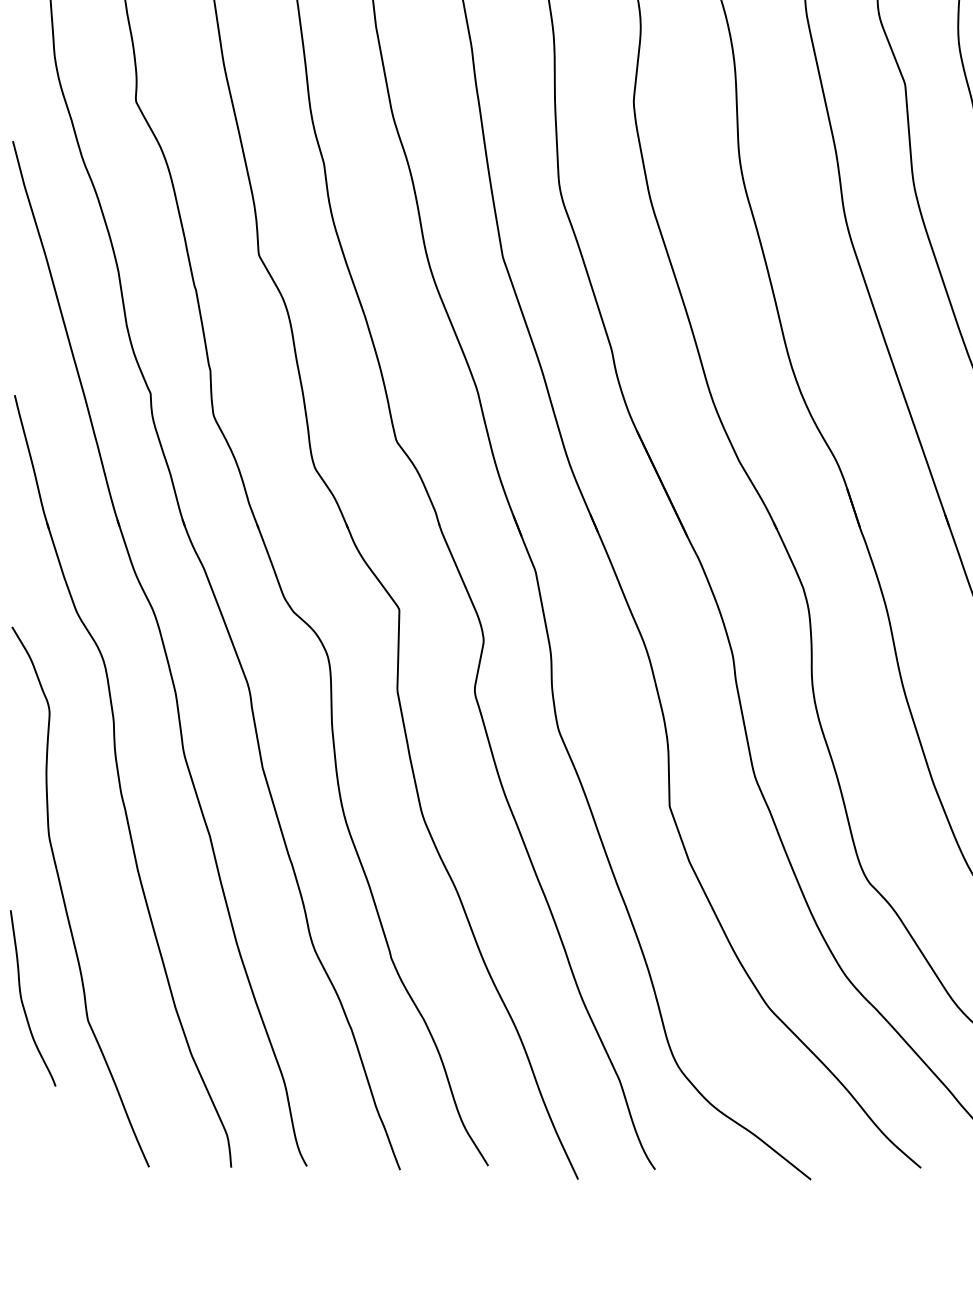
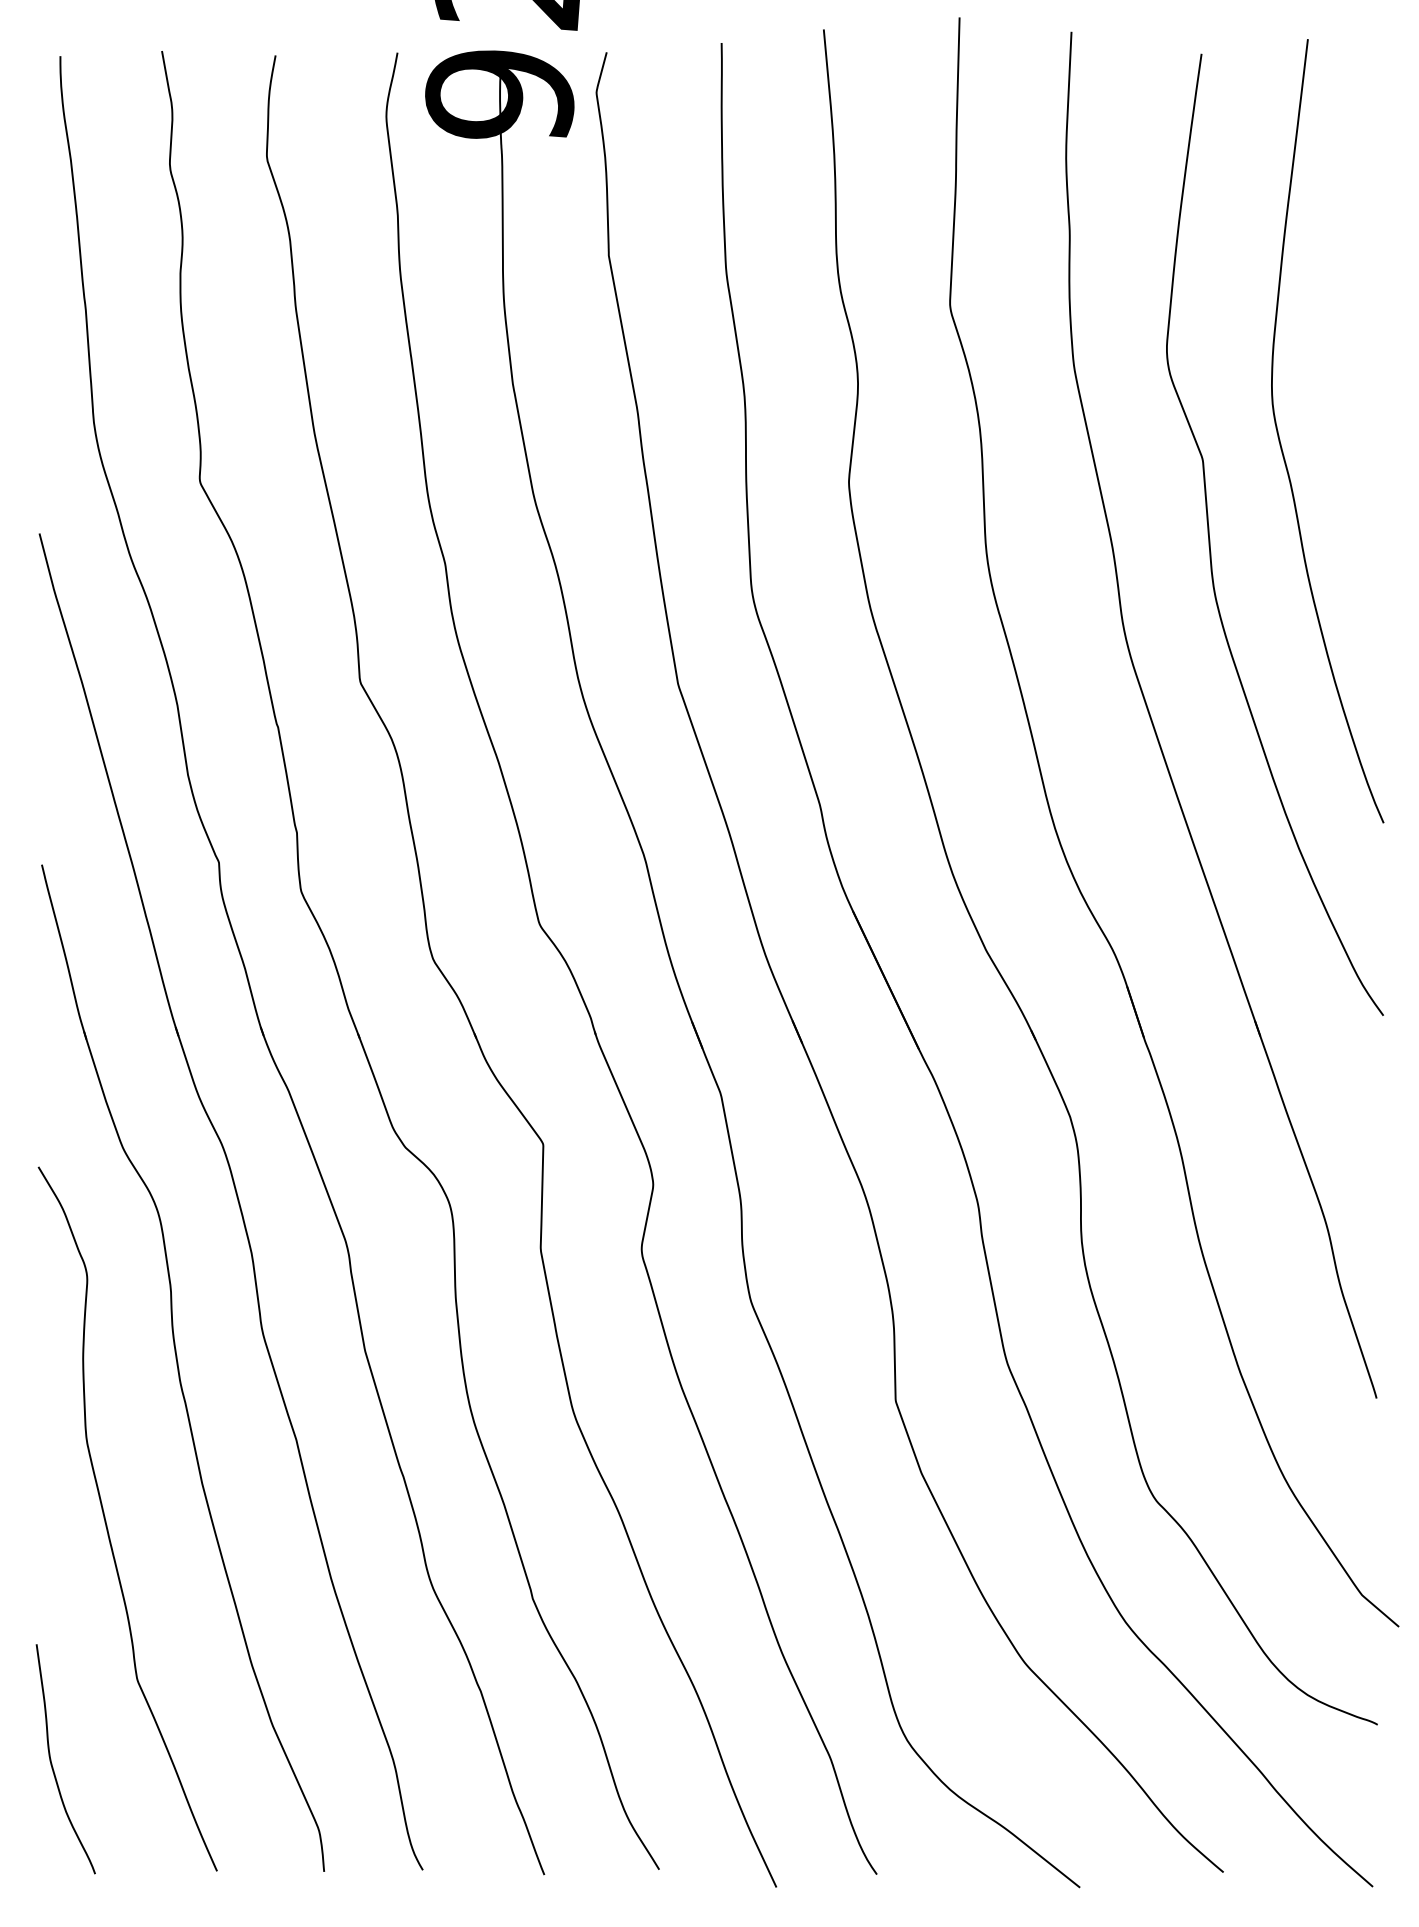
curve: (22, 1001) -> (52, 1763), moved

